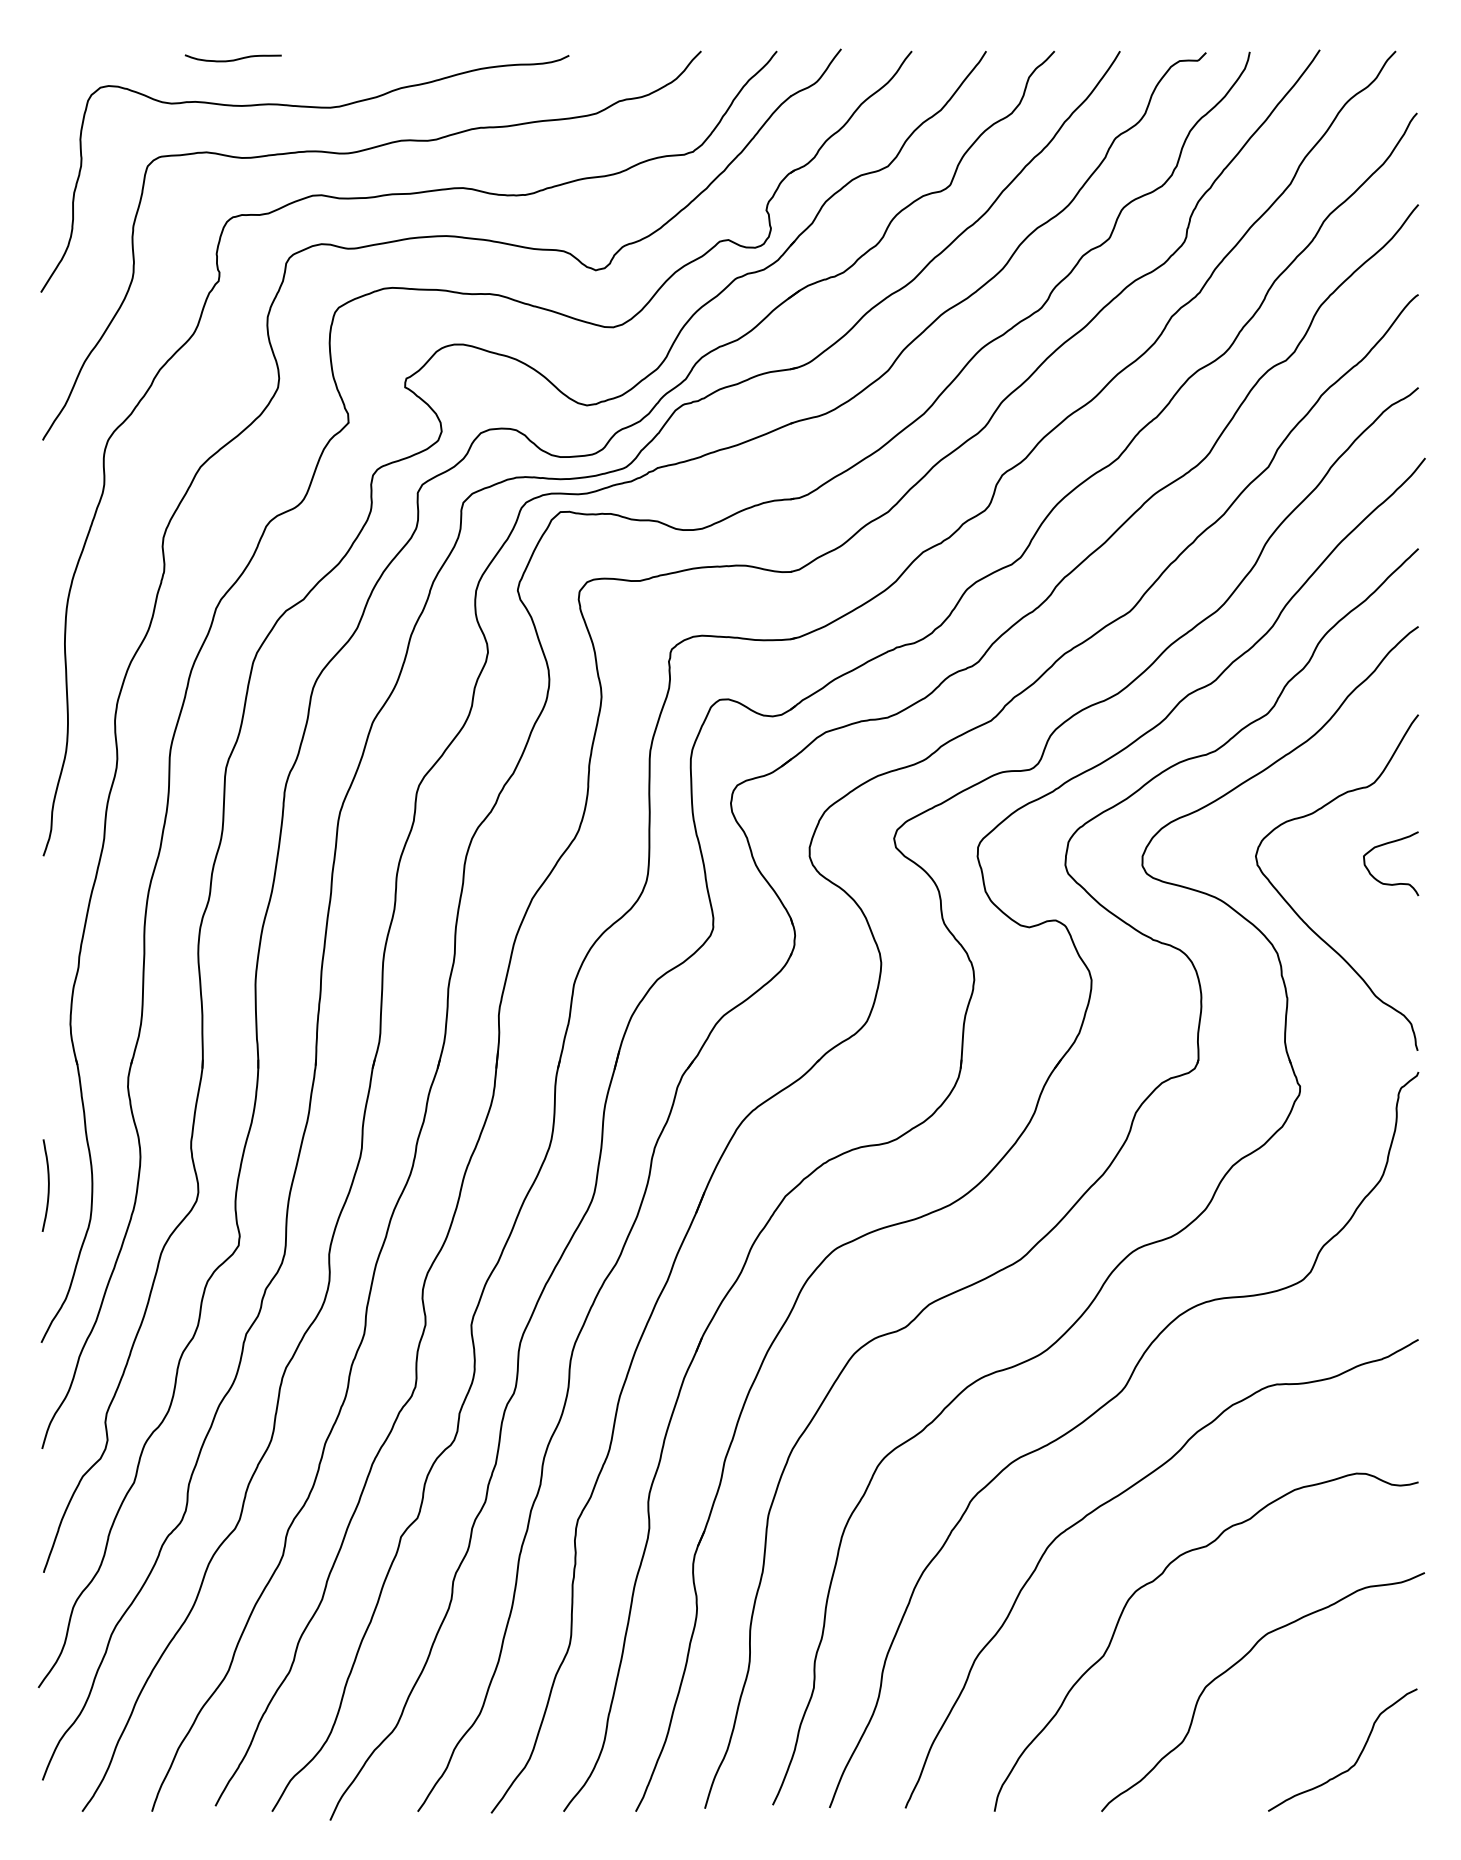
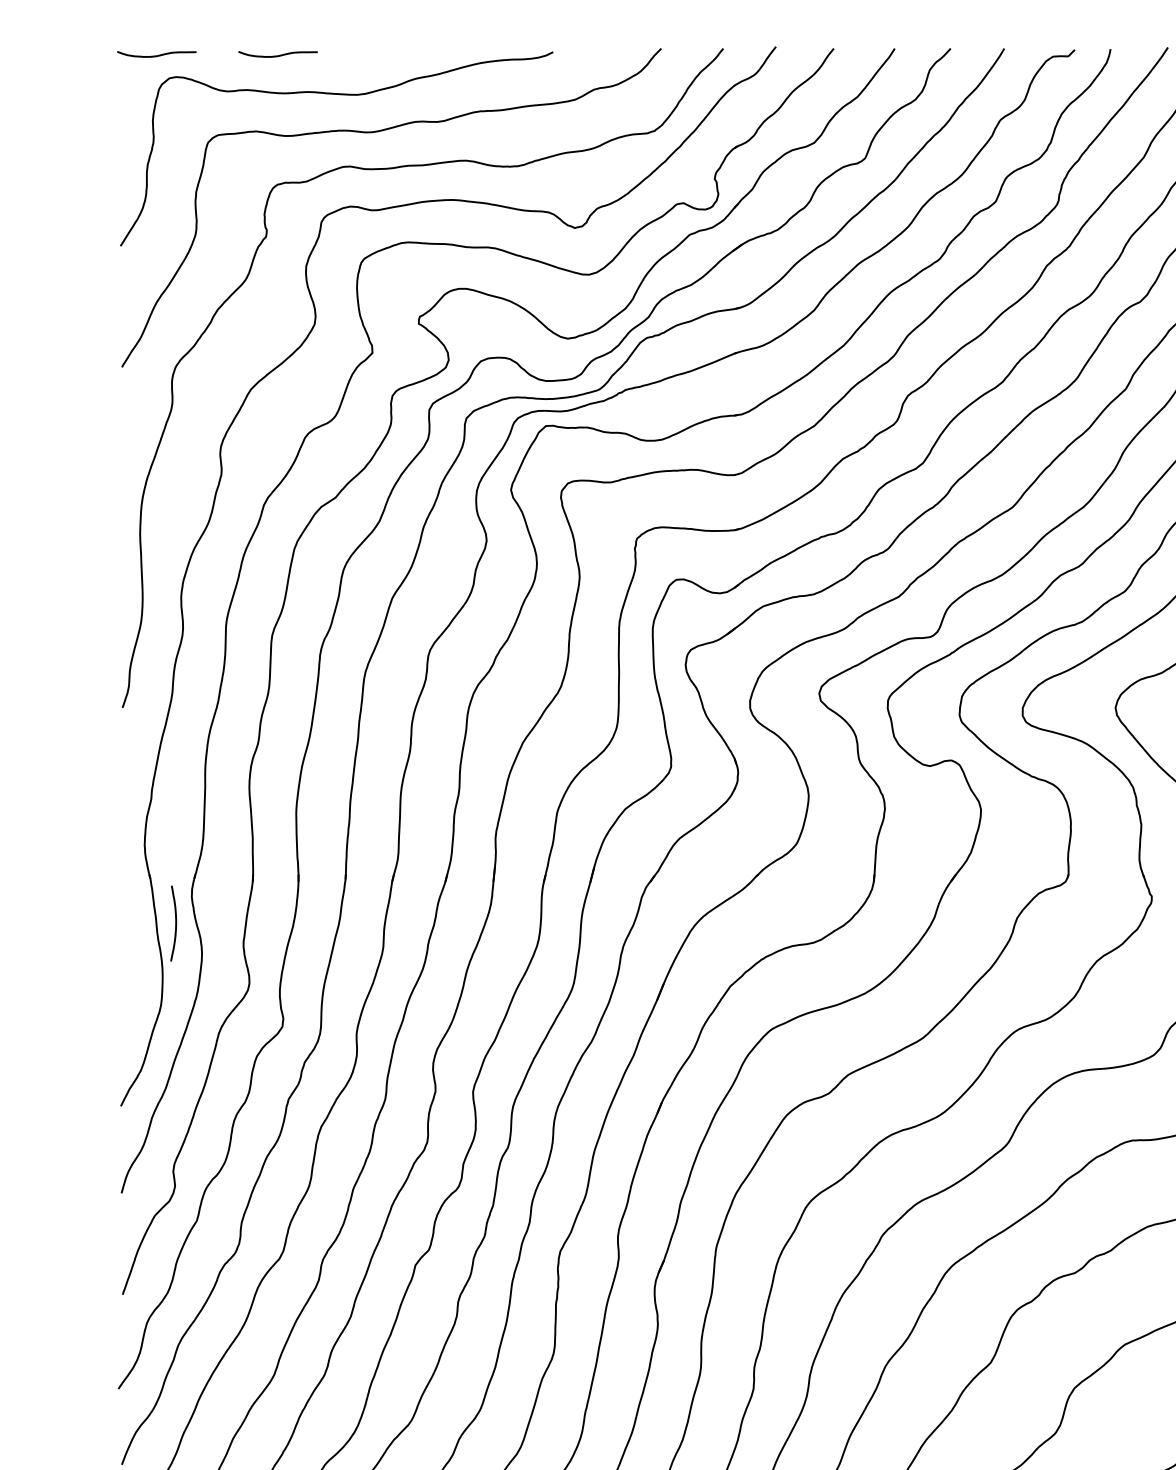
curve: (84, 59) -> (156, 55), added
curve: (47, 1187) -> (175, 925), moved

